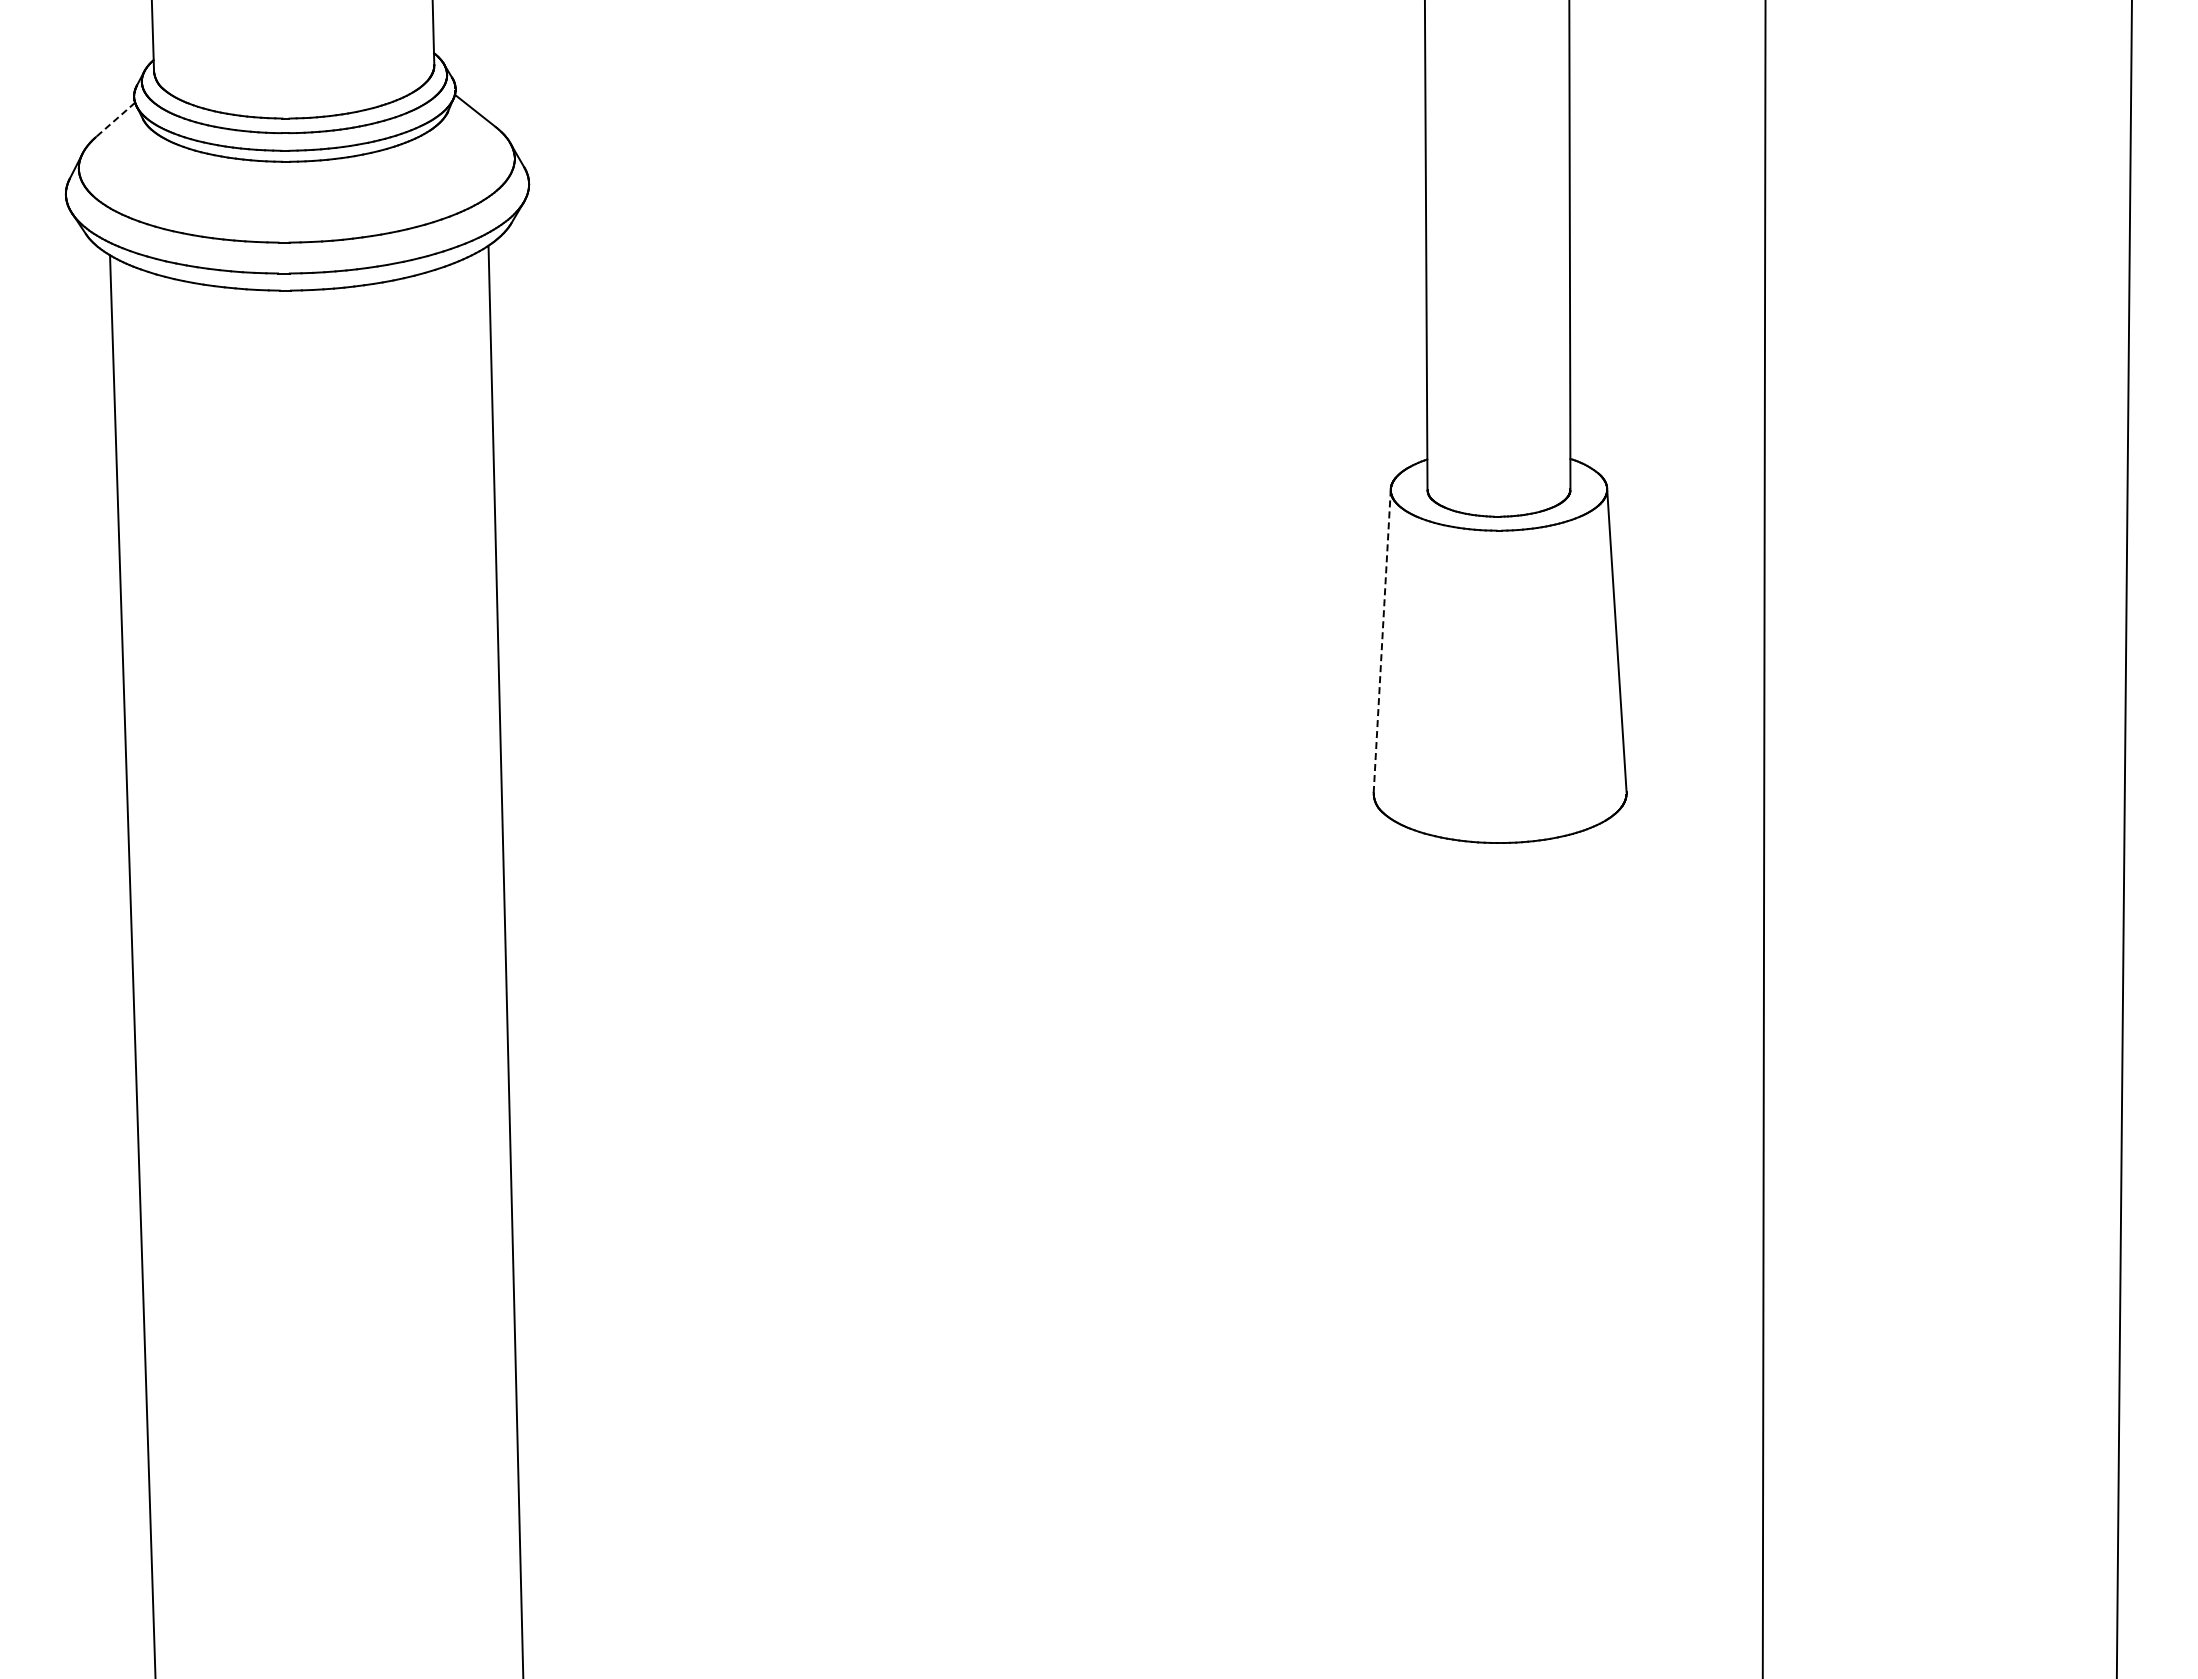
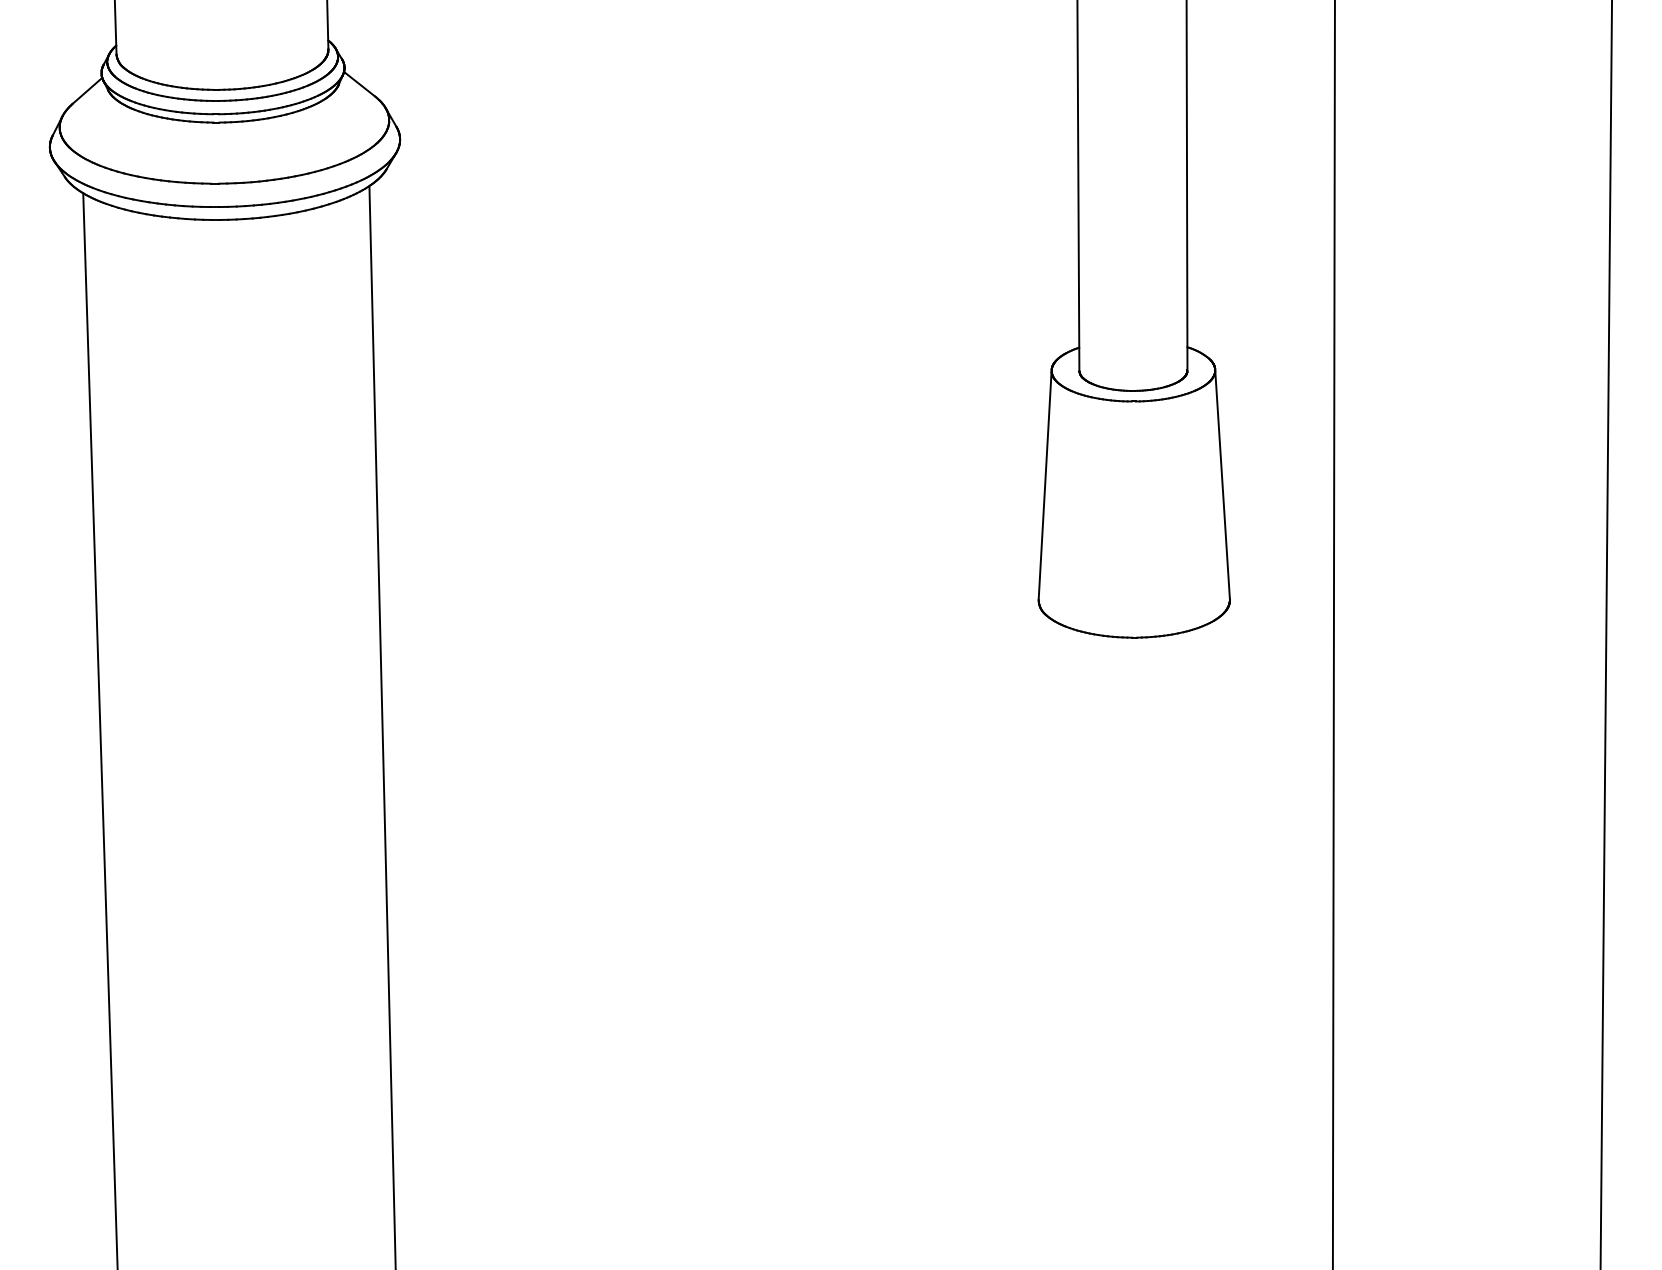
line: (115, 120) -> (87, 91), dashed -> solid
line: (1382, 641) -> (1045, 485), dashed -> solid

